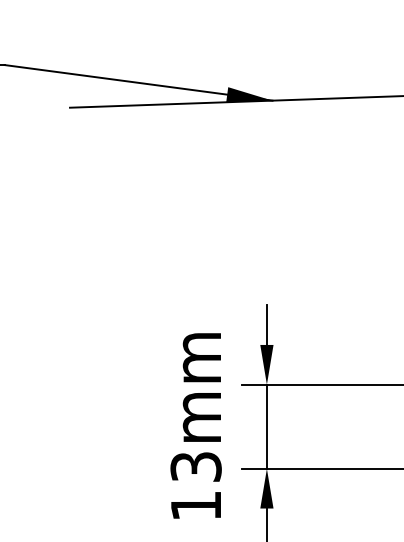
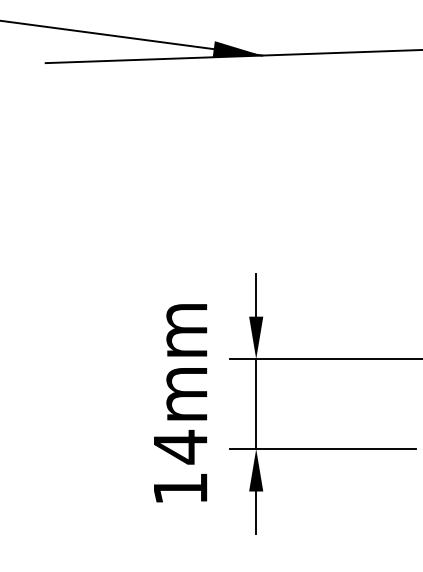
text: (195, 466) -> (179, 446), 13mm -> 14mm

